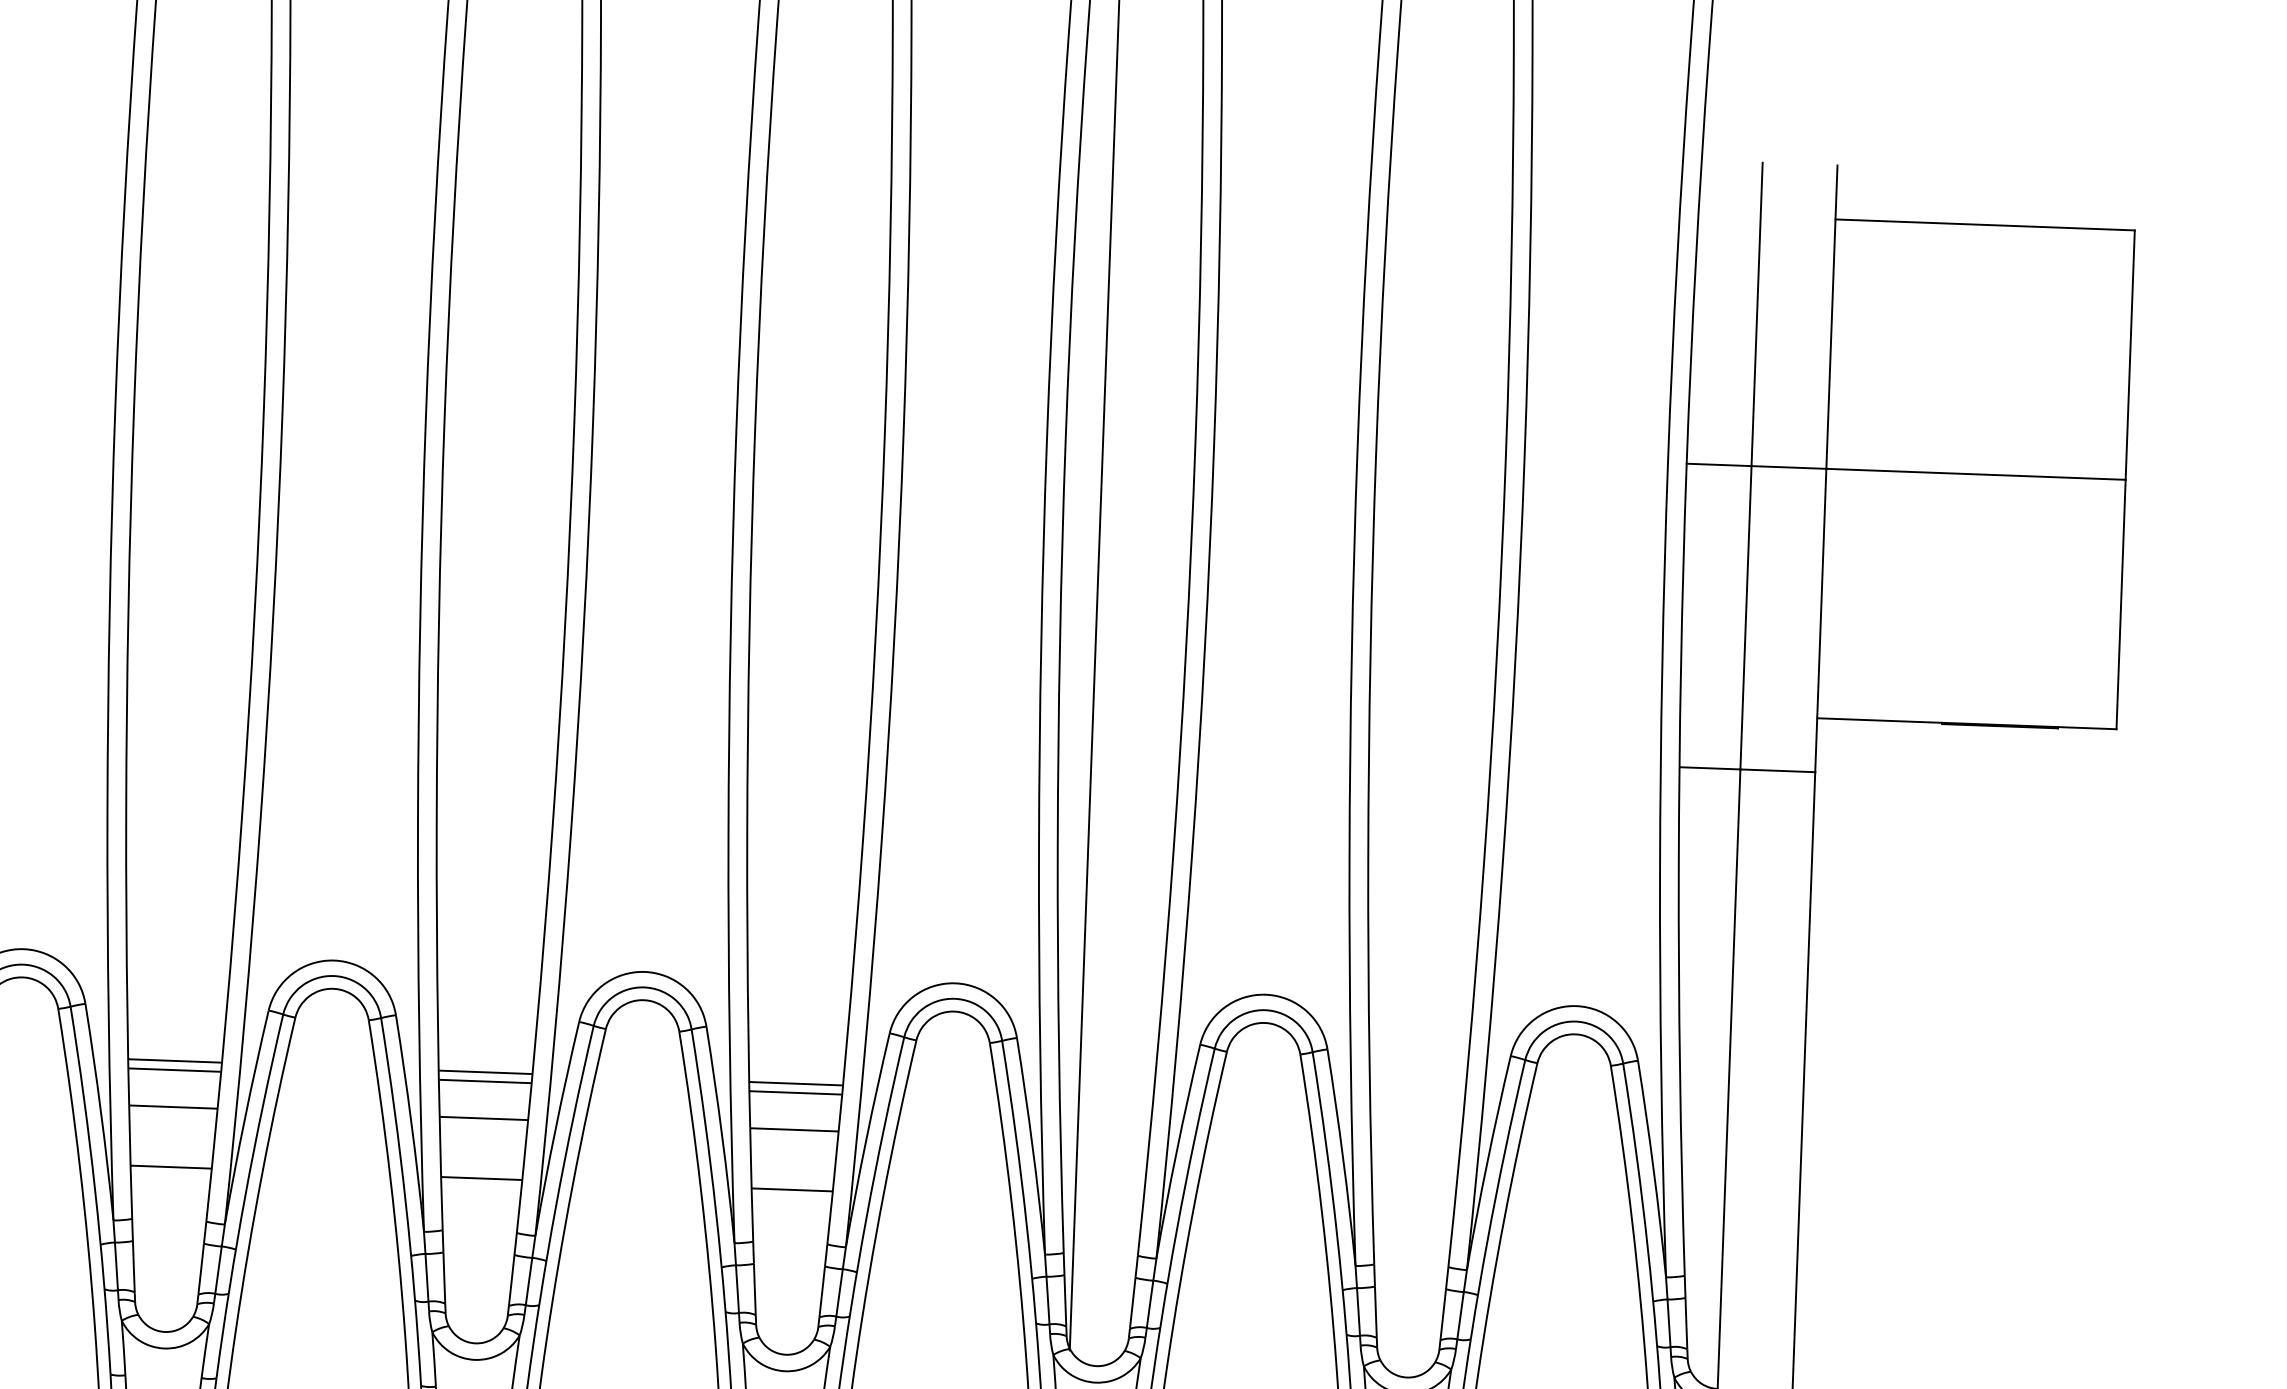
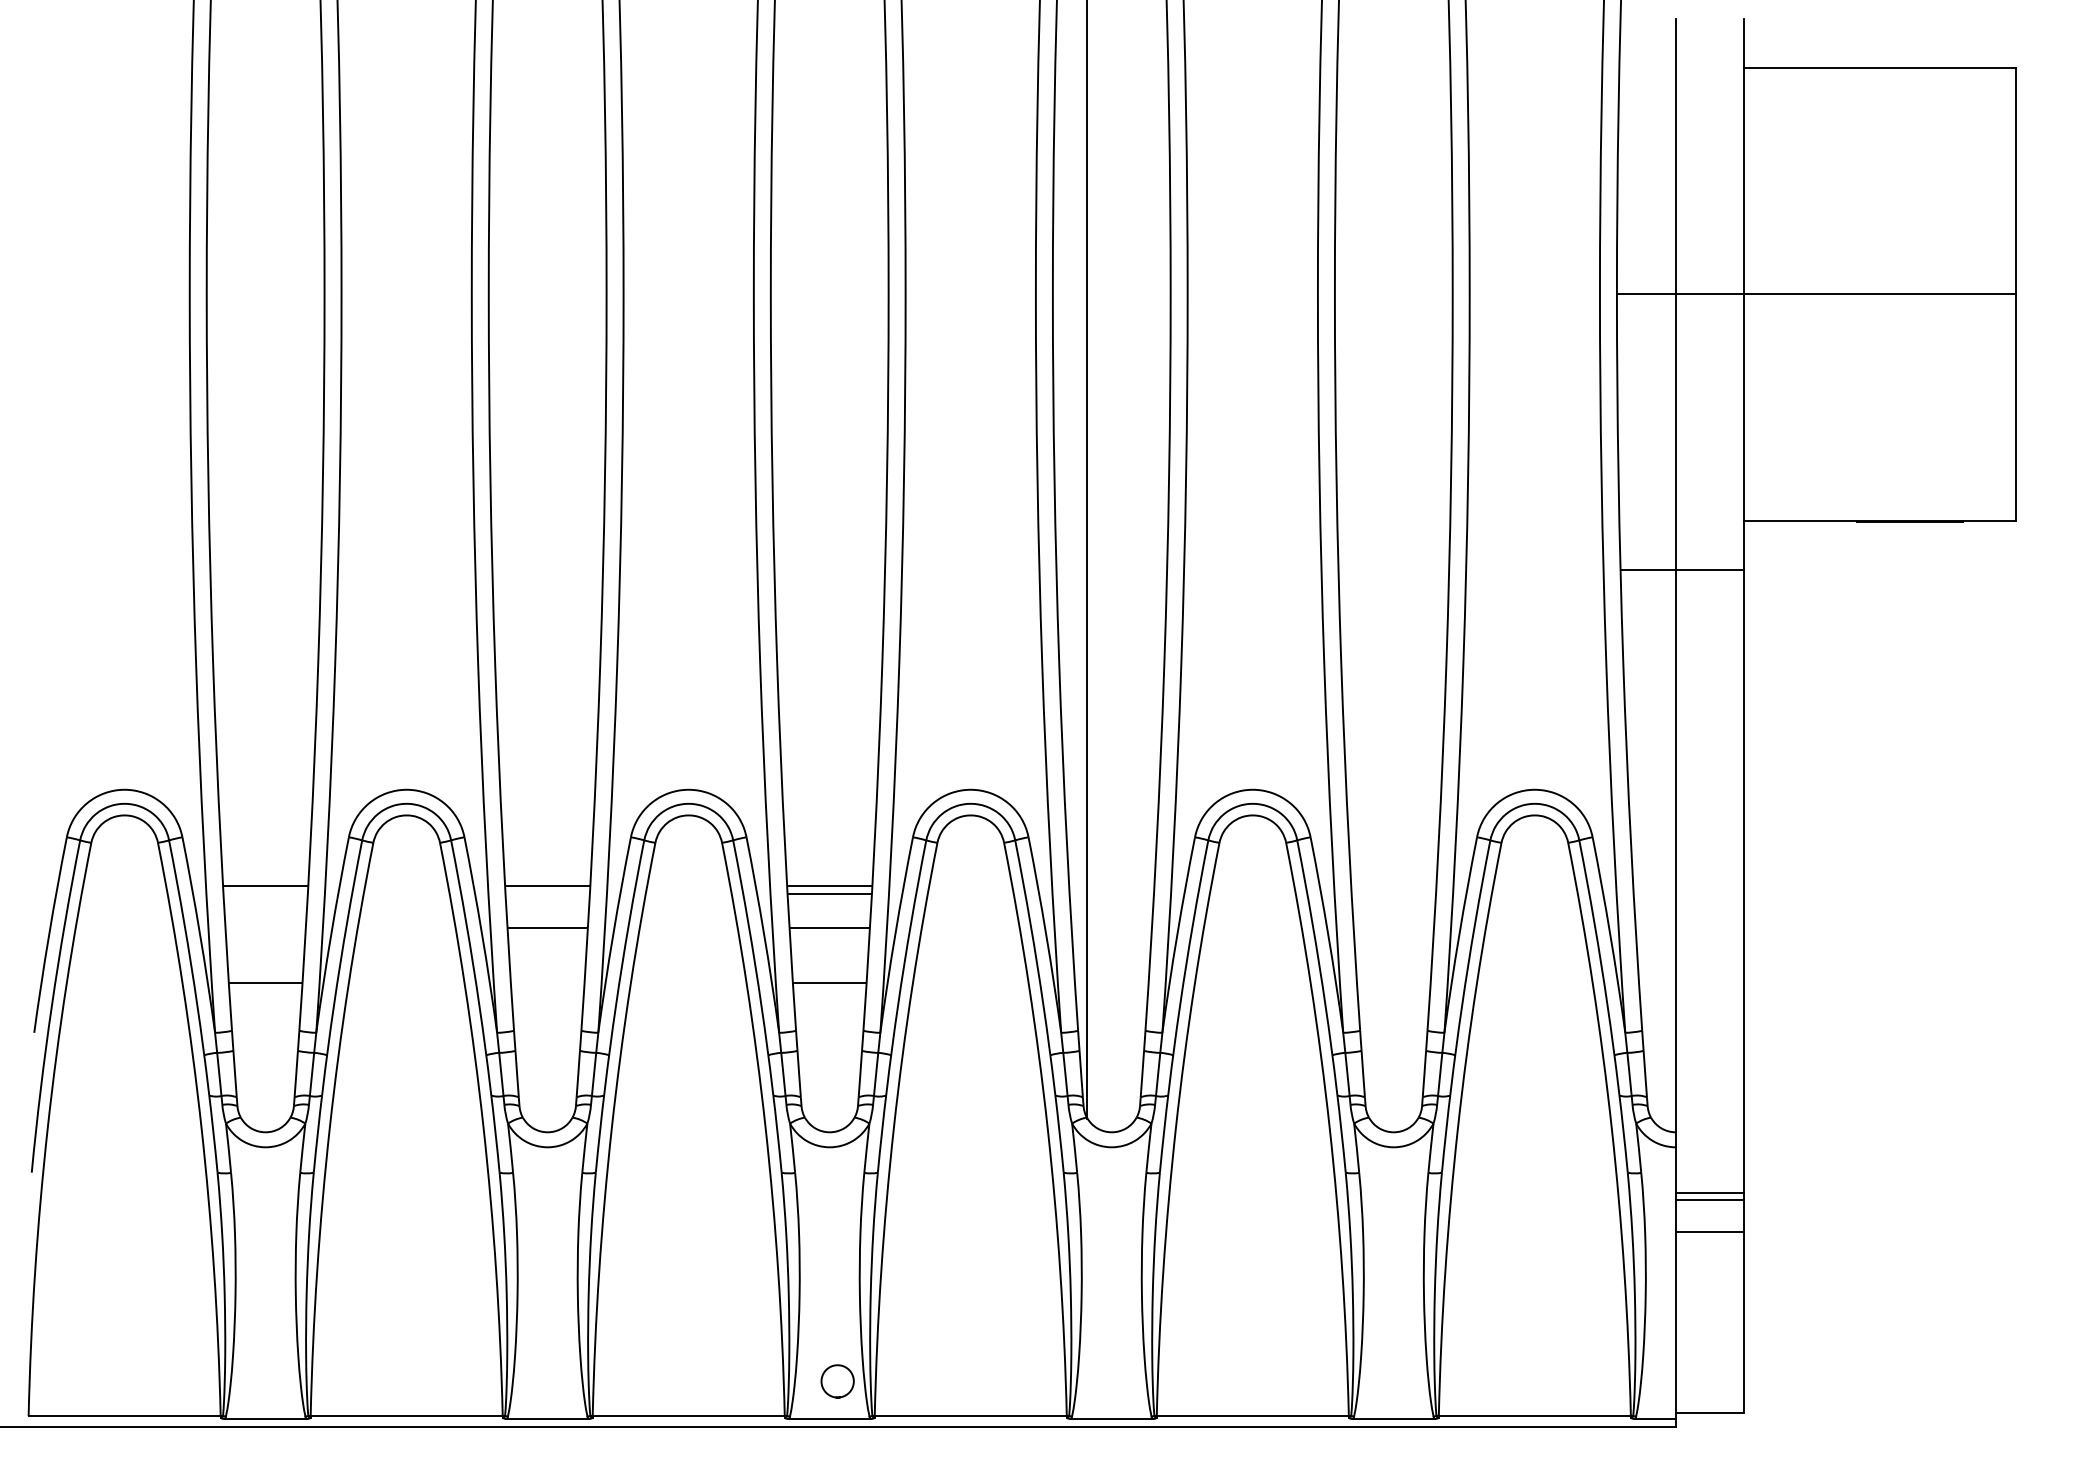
line: (174, 1070) -> (265, 894), removed
line: (485, 1081) -> (547, 894), removed
line: (173, 1107) -> (265, 928), removed
line: (481, 1178) -> (547, 982), removed

